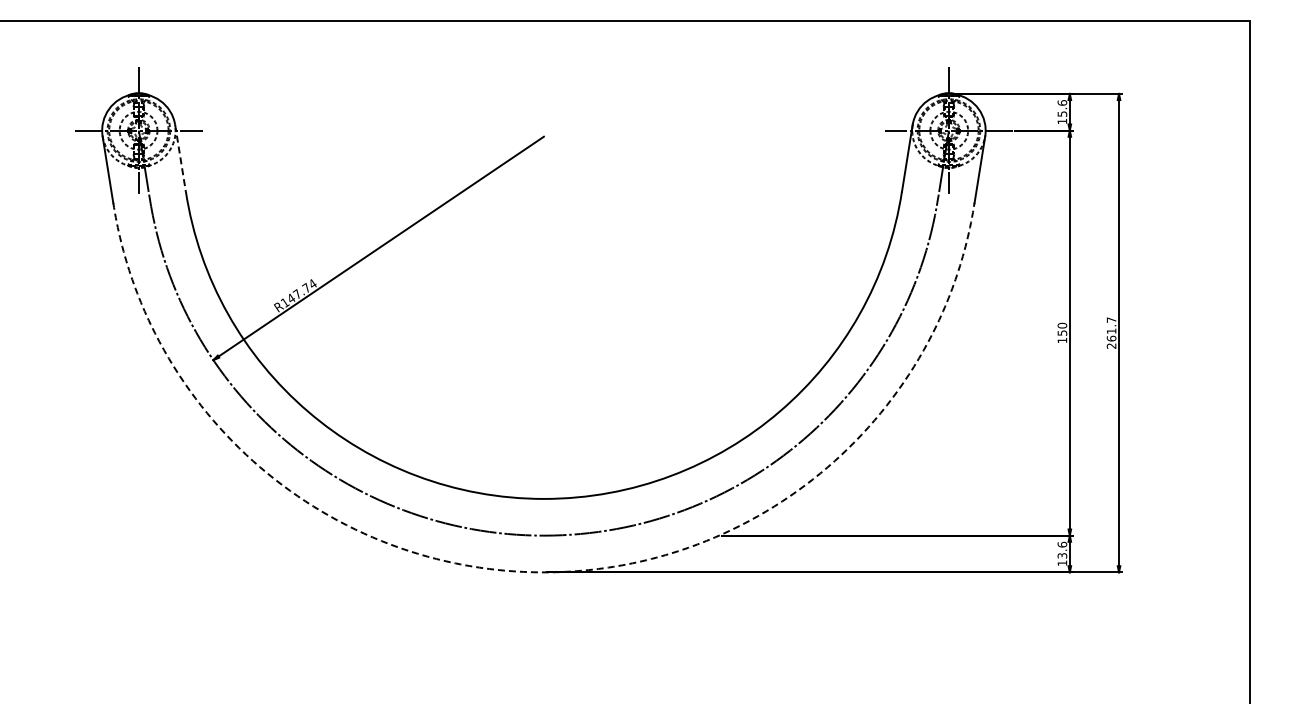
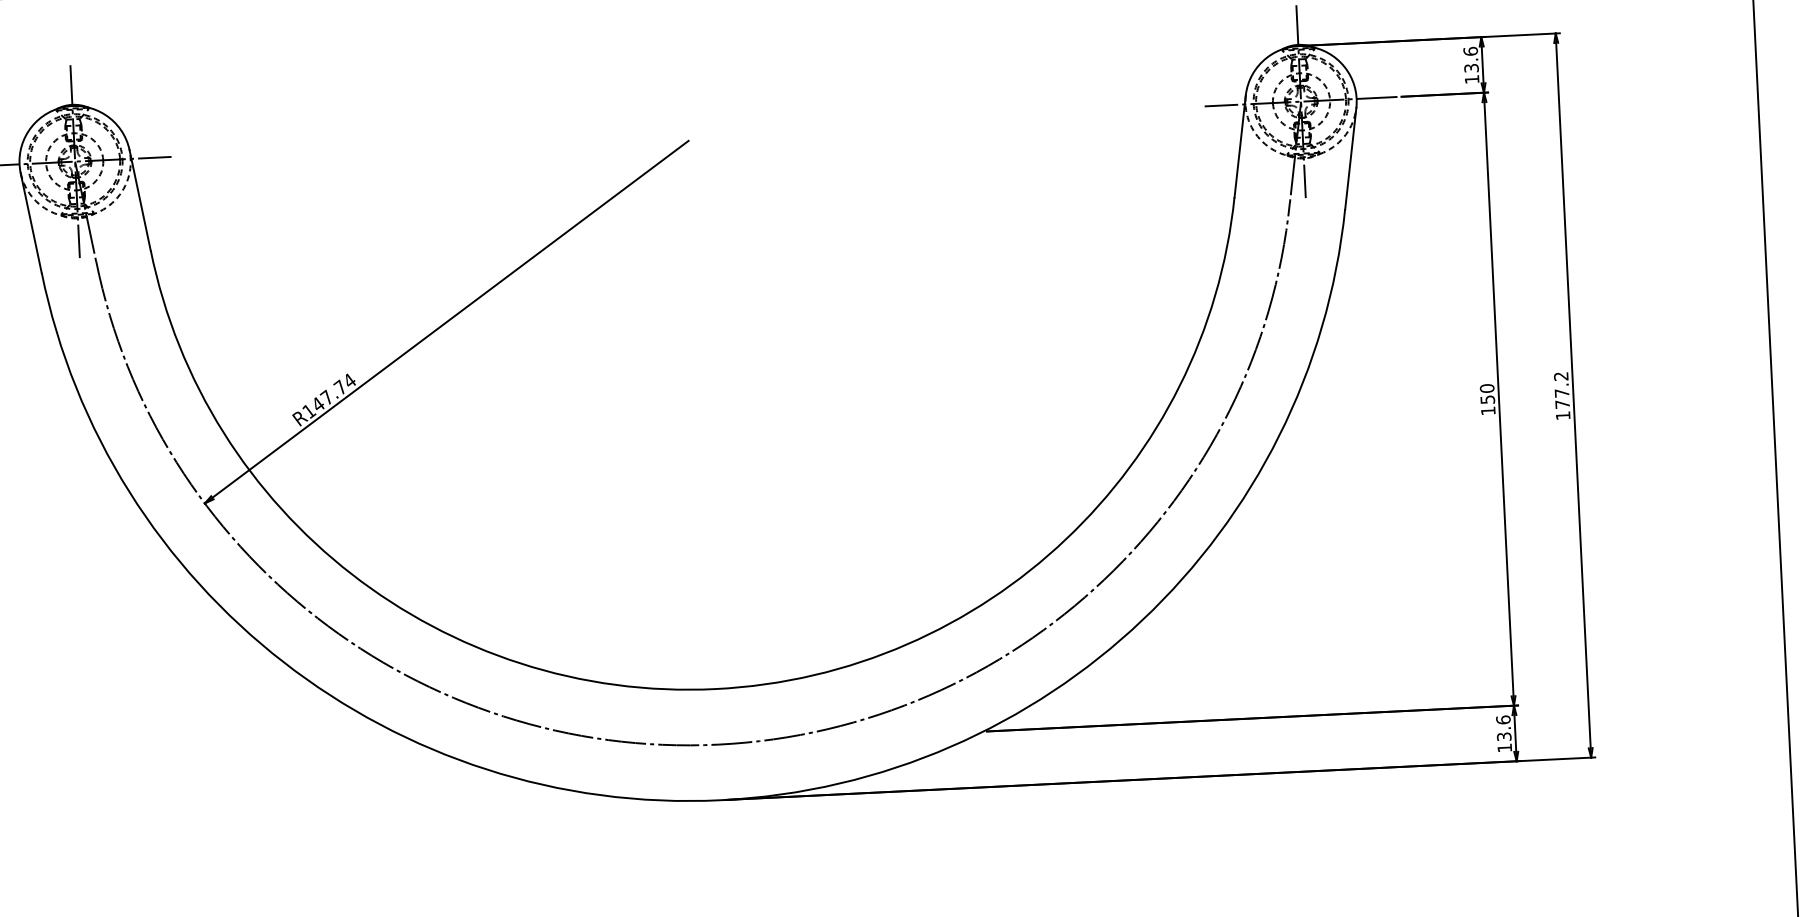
text: (1061, 113) -> (1470, 67), 15.6 -> 13.6
line: (180, 158) -> (140, 200), dashed -> solid
text: (1111, 332) -> (1562, 395), 261.7 -> 177.2
arc: (543, 572) -> (720, 800), dashed -> solid

